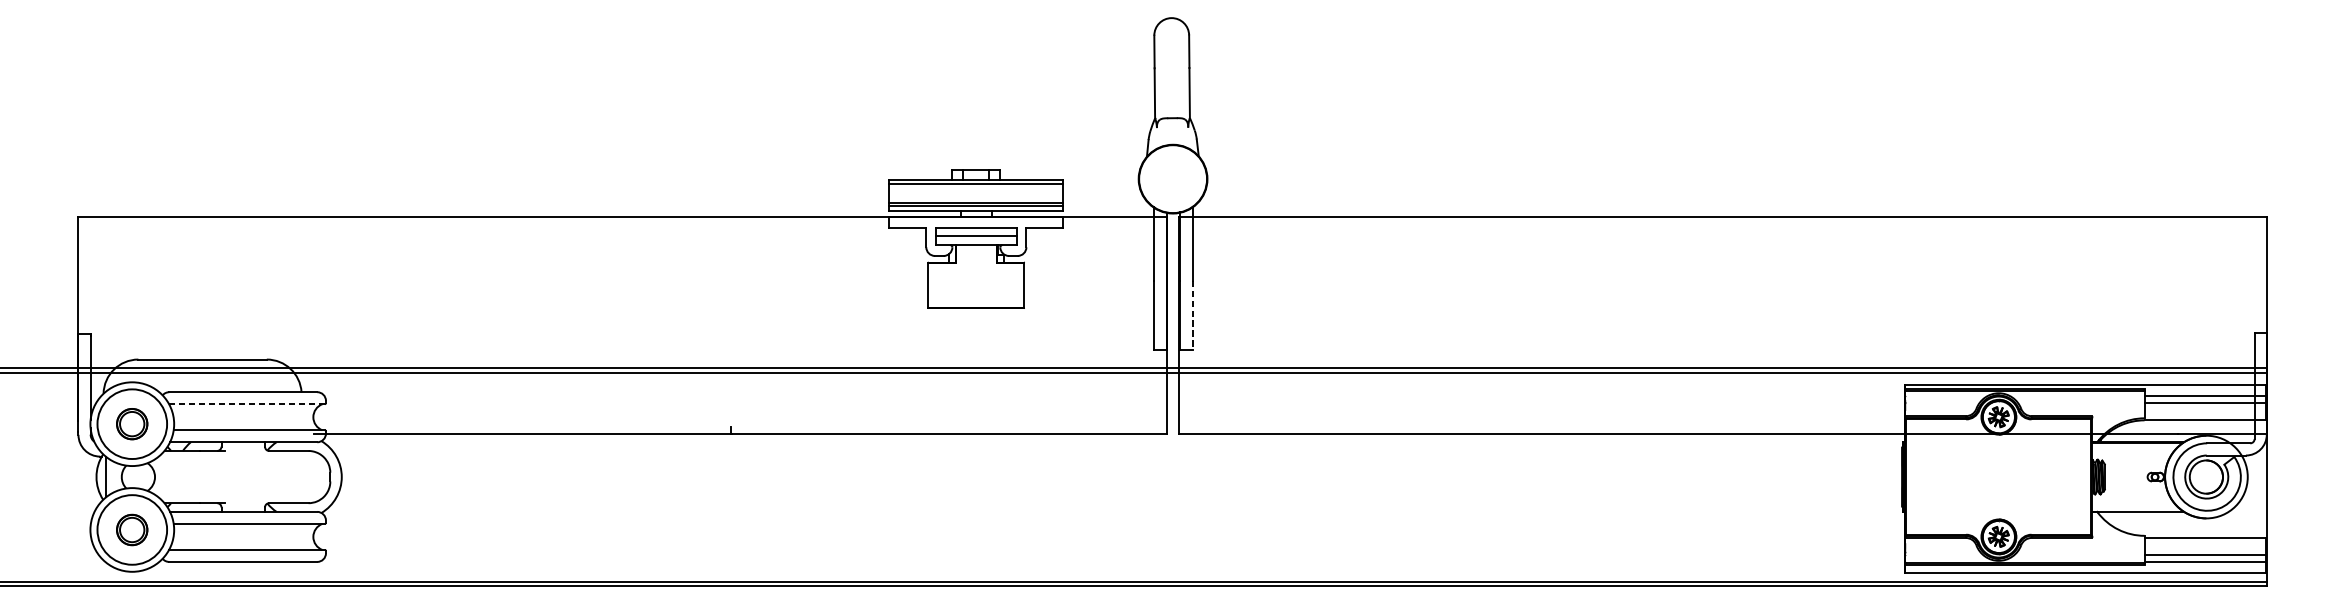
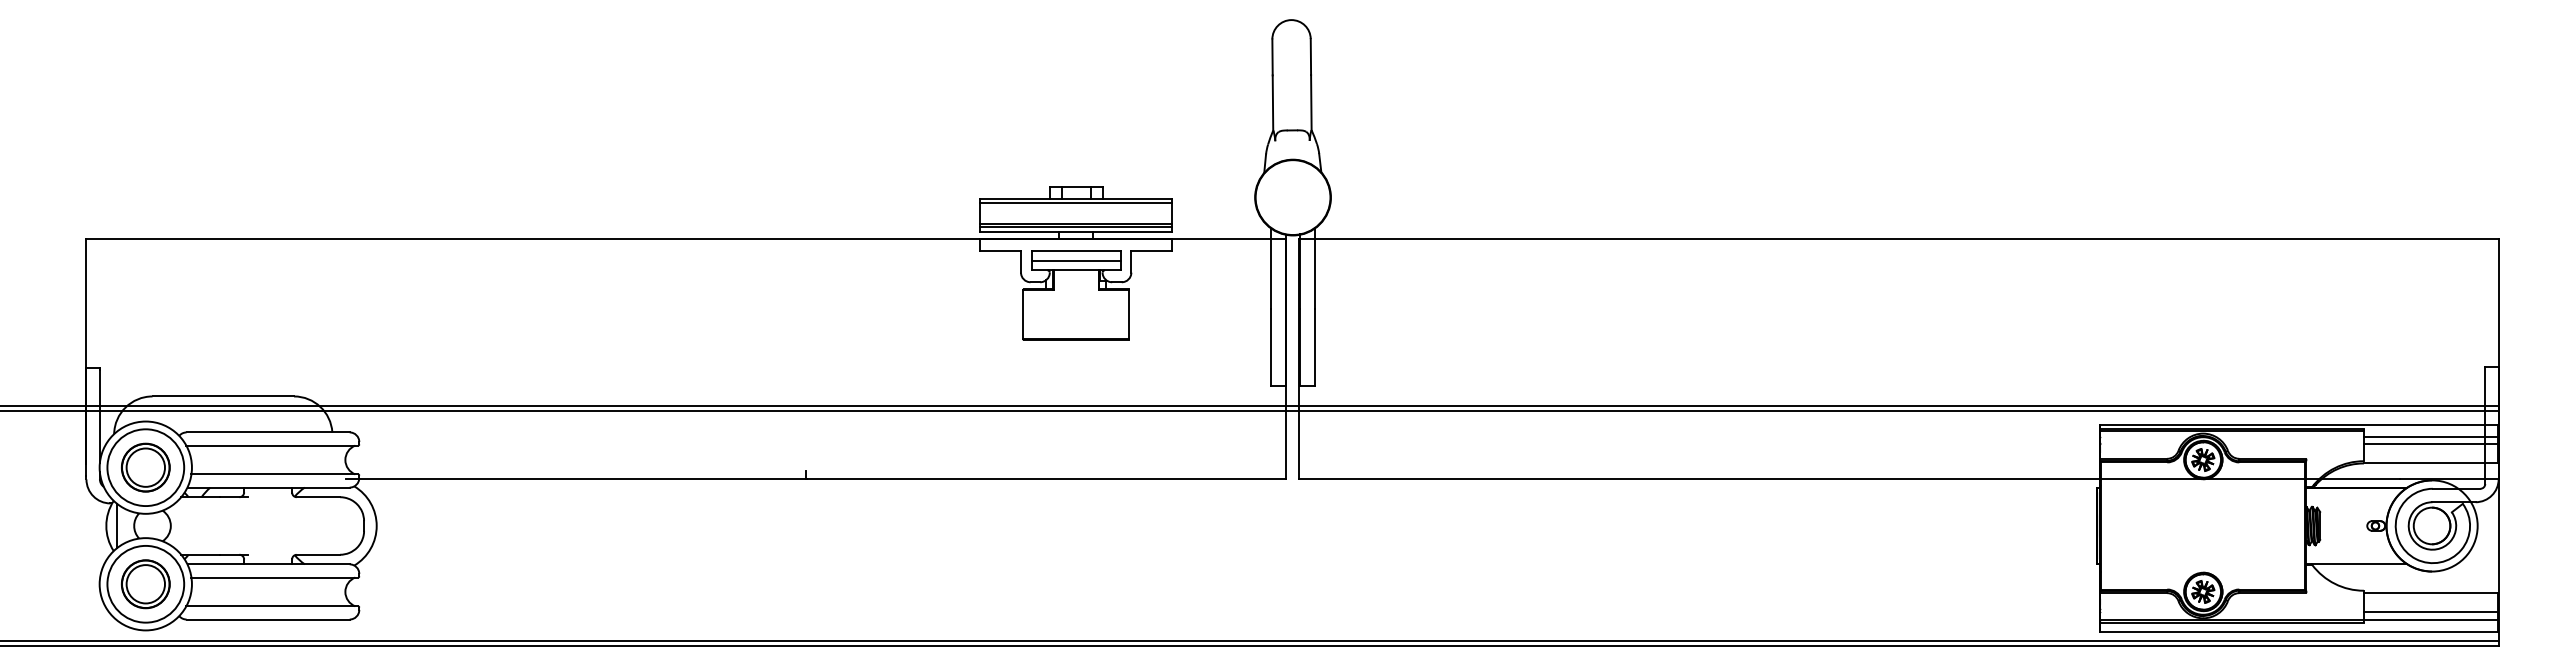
line: (1192, 316) -> (1314, 348), dashed -> solid
line: (247, 404) -> (272, 445), dashed -> solid
part: (132, 424) -> (145, 467), size x1.43
part: (132, 530) -> (145, 584), size x1.43

